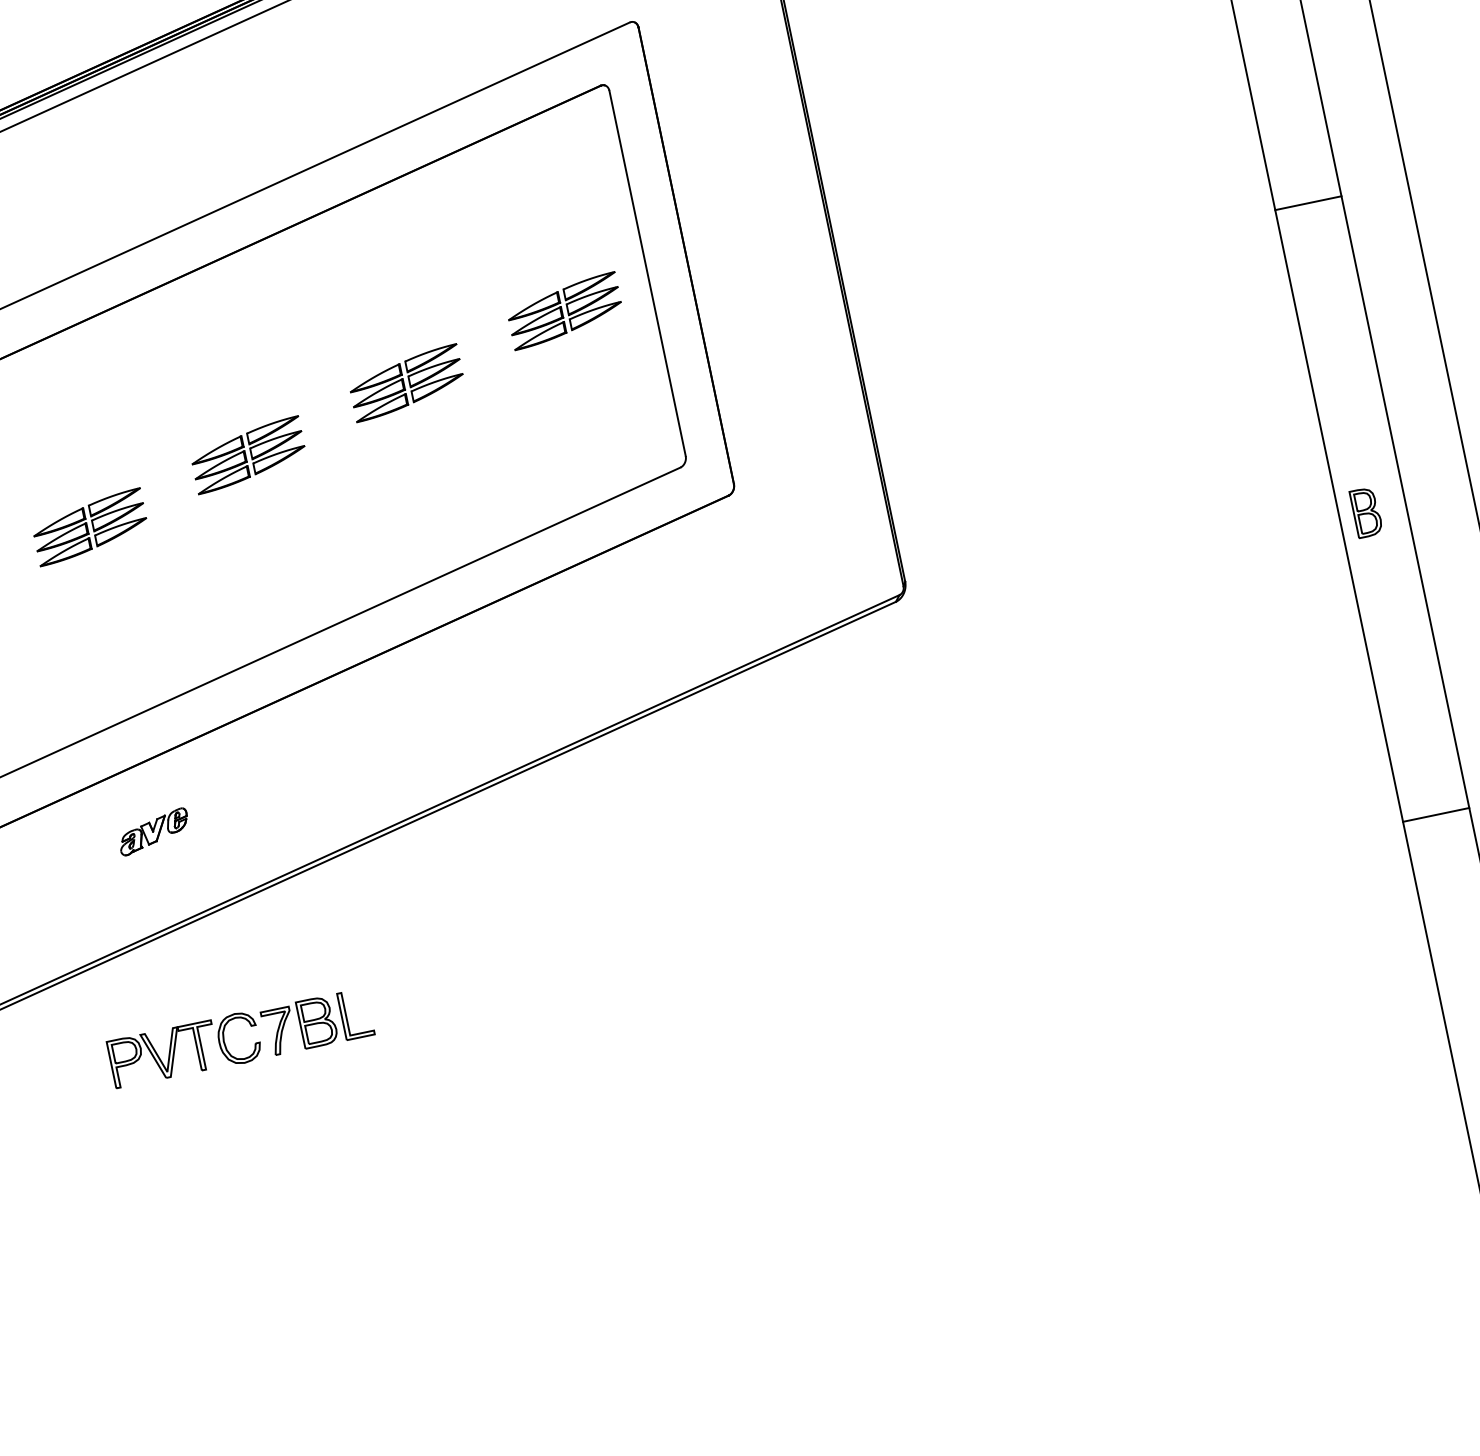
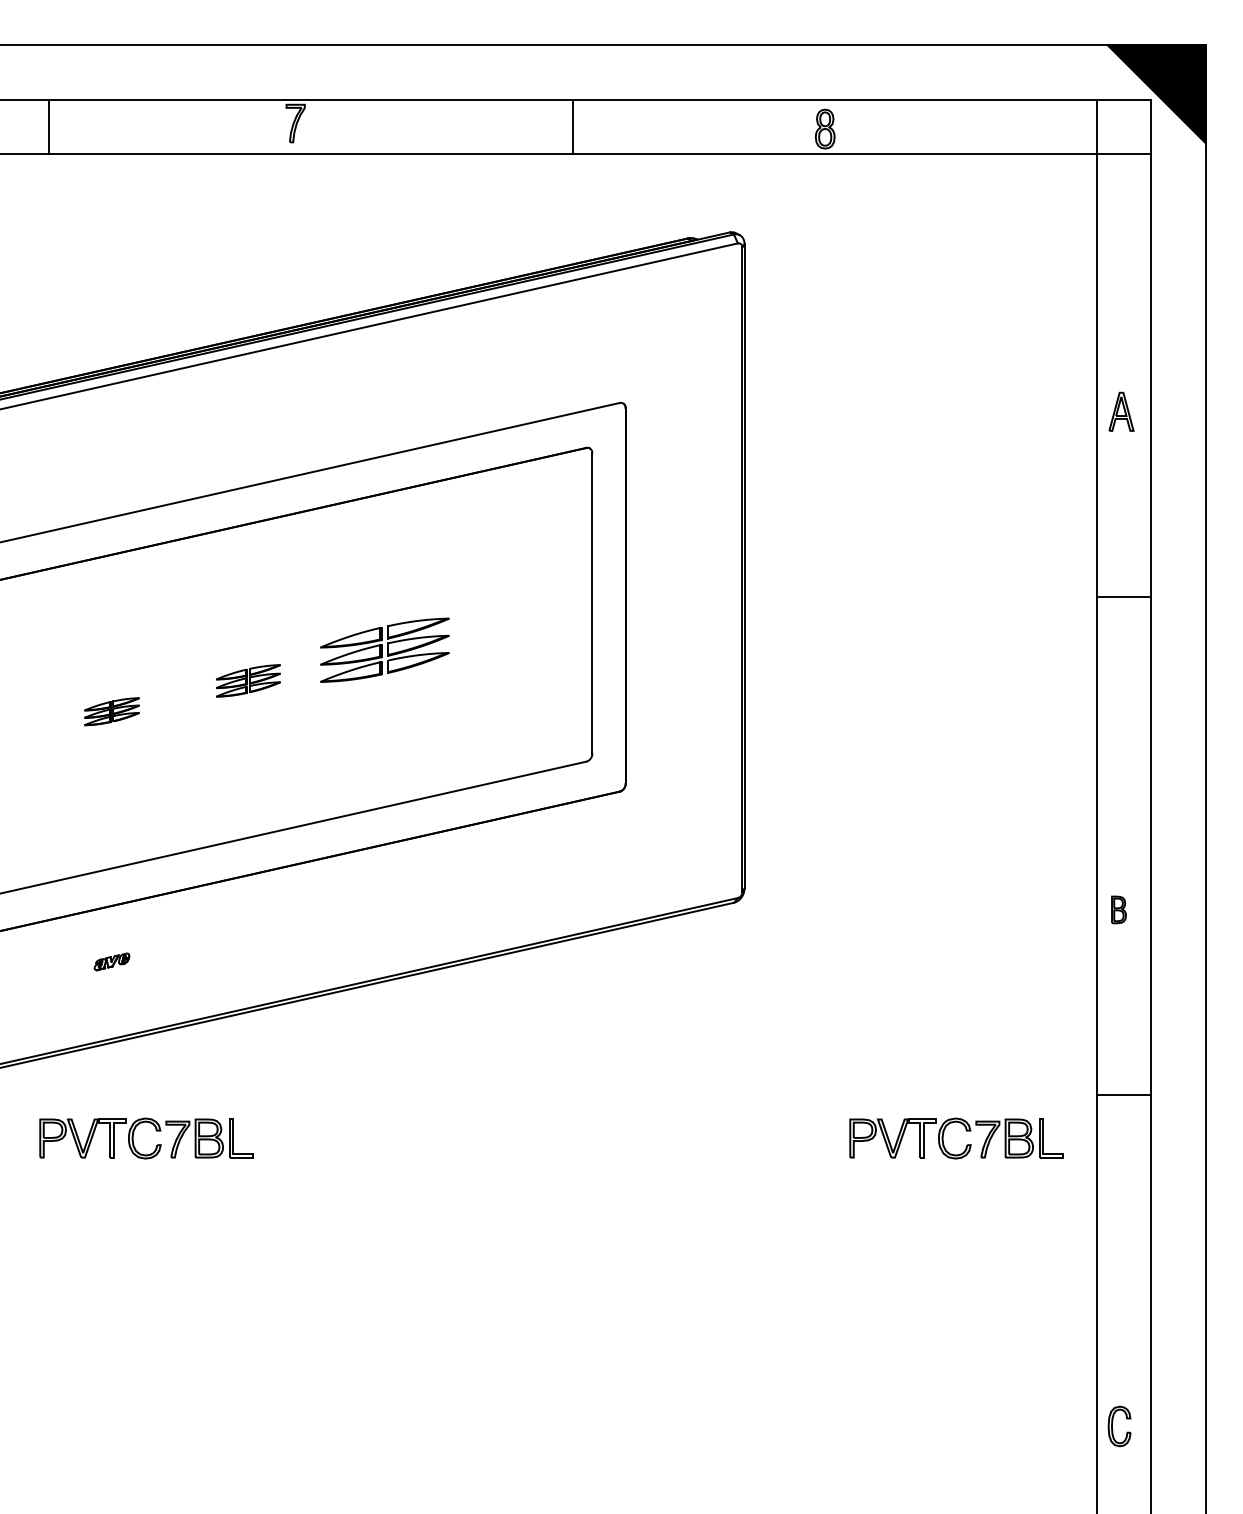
line: (1307, 202) -> (1123, 596), moved
part: (565, 311) -> (521, 619), removed
part: (406, 382) -> (384, 649), size x1.4
part: (248, 454) -> (248, 680), size x0.7
part: (1365, 512) -> (1118, 909), size x0.7
part: (89, 527) -> (111, 711), size x0.6
line: (1435, 815) -> (1123, 1095), moved
part: (1235, 820) -> (965, 1130), added
part: (153, 831) -> (111, 961), size x0.6

